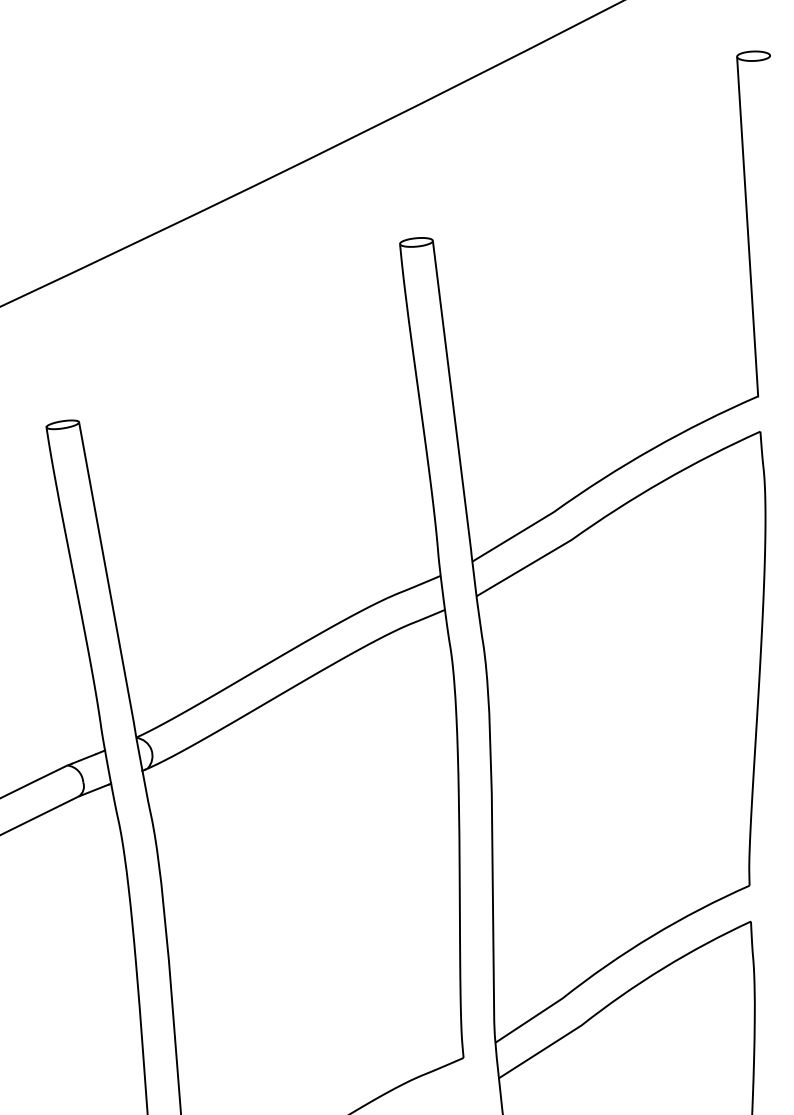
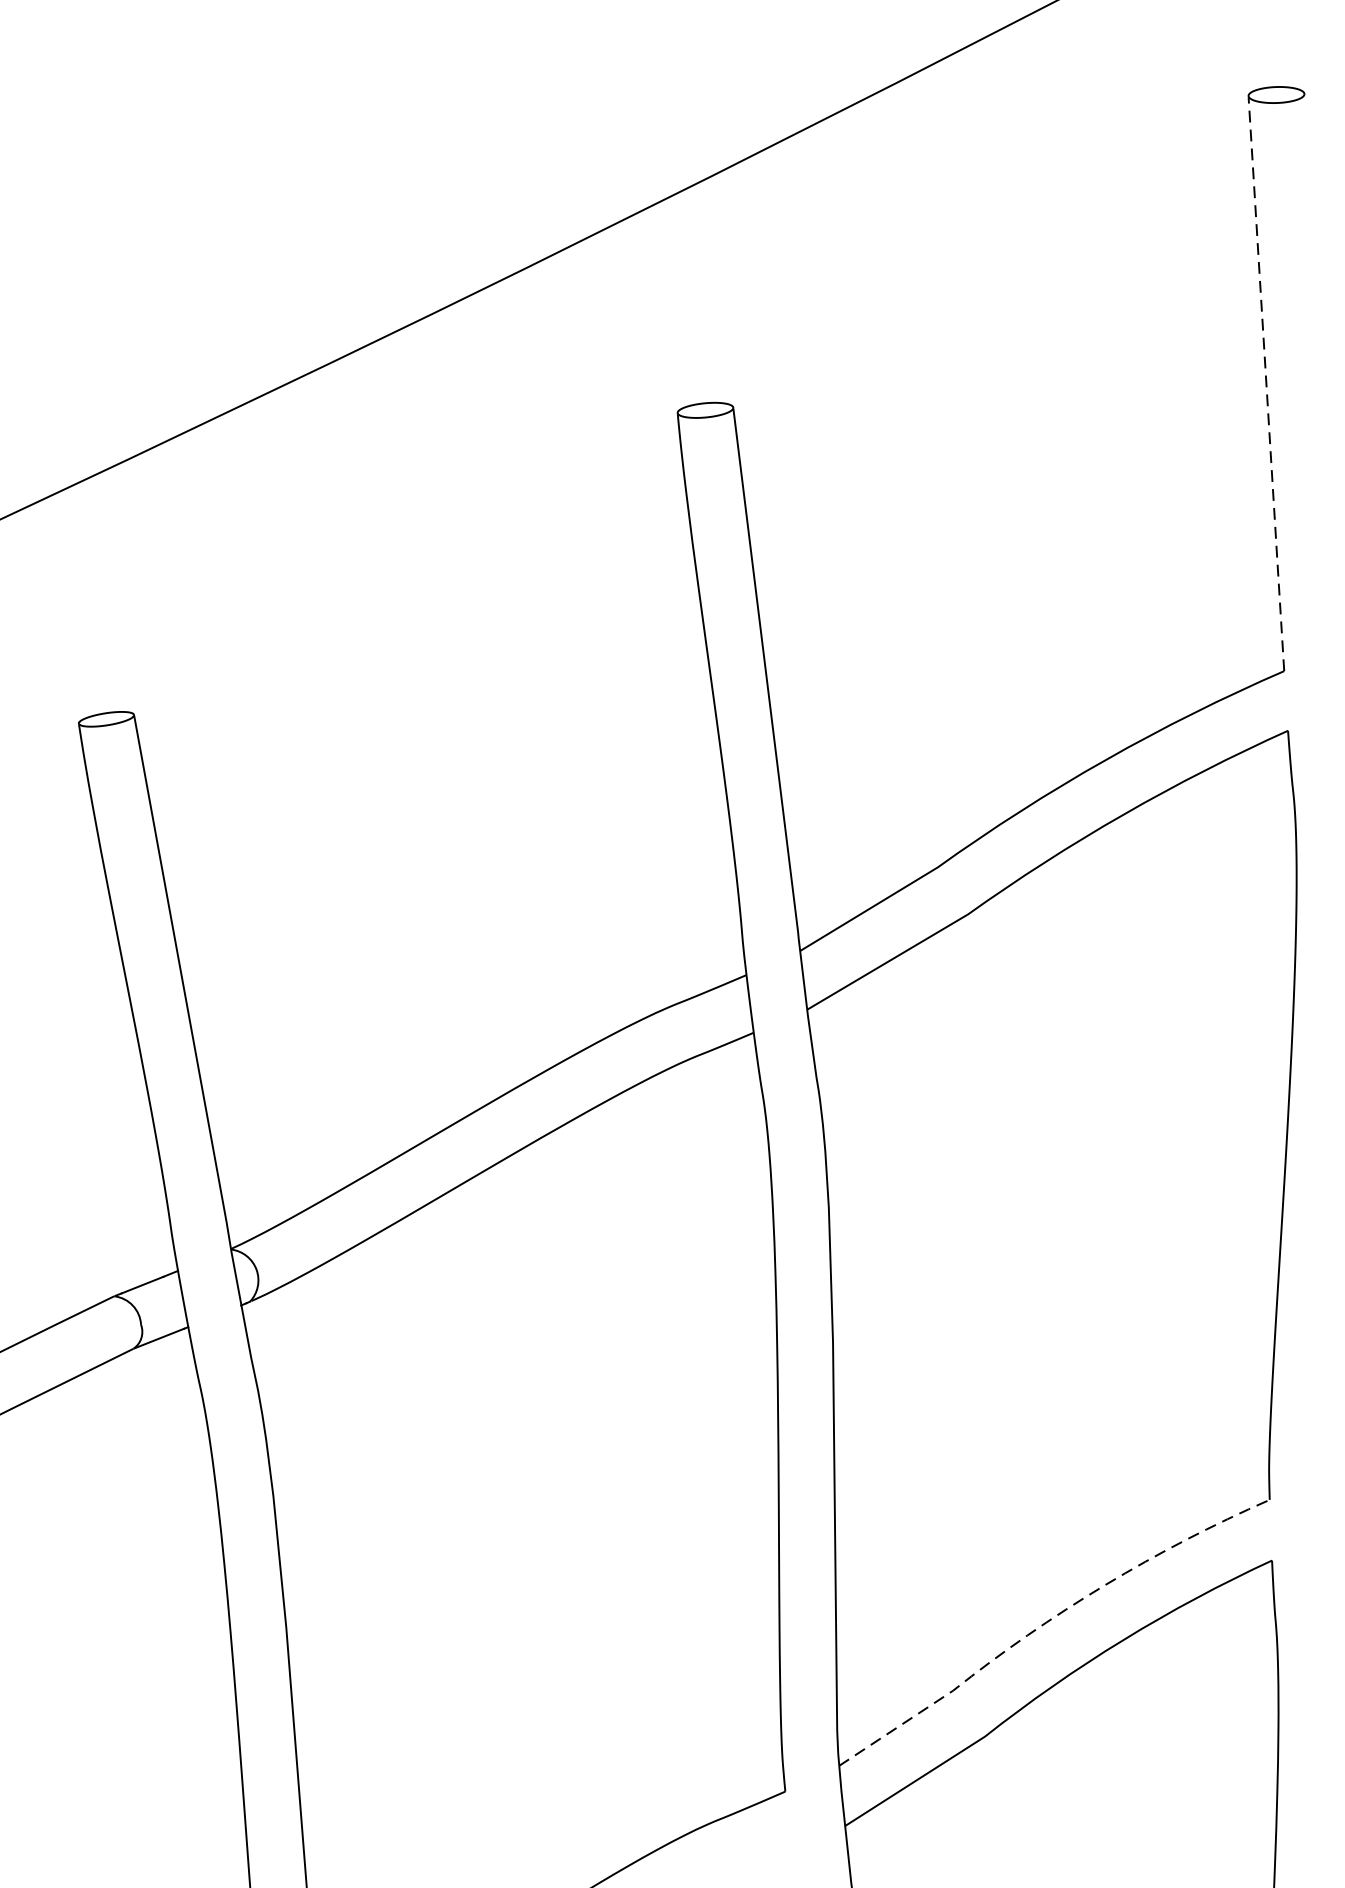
line: (747, 227) -> (1266, 385), solid -> dashed
line: (620, 956) -> (1051, 1619), solid -> dashed

